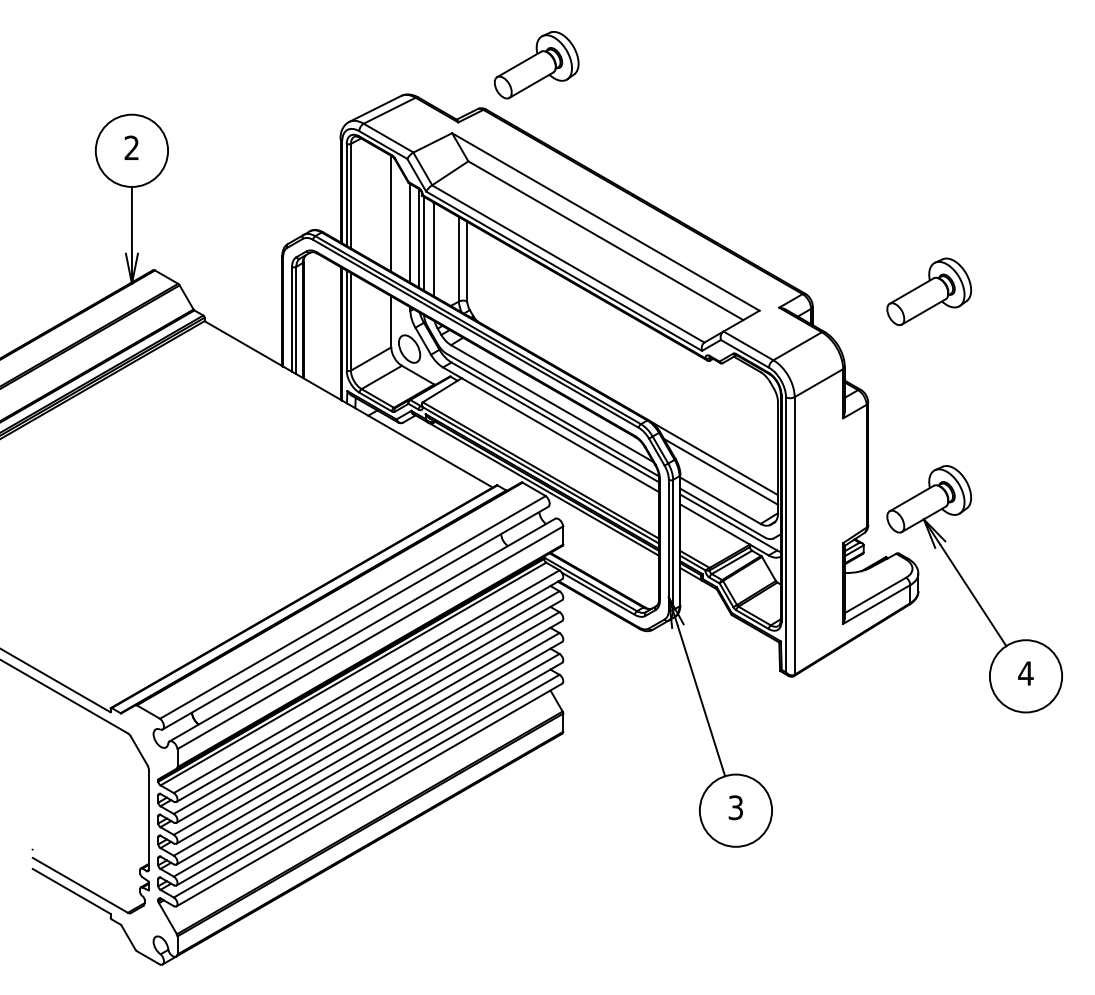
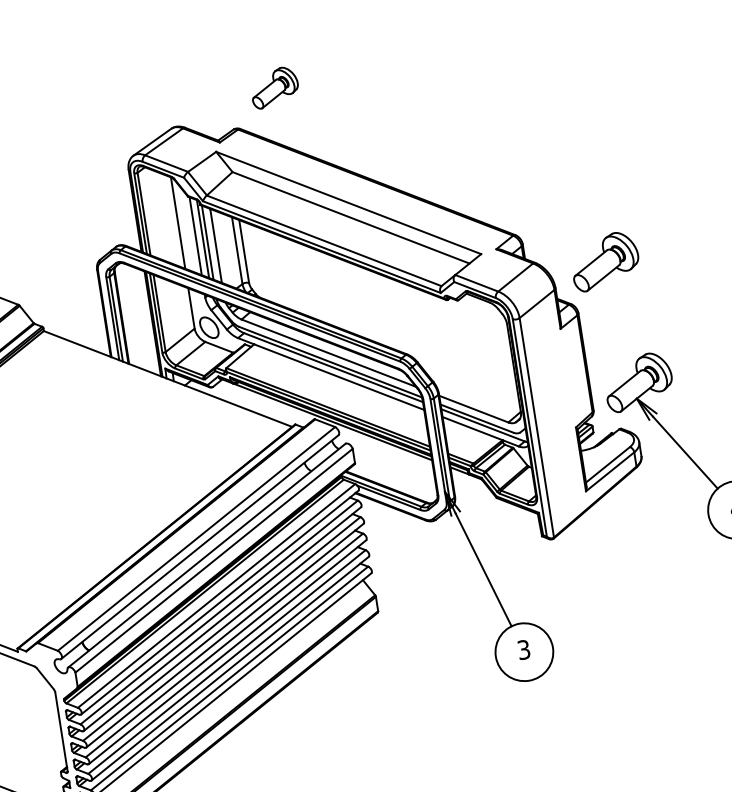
part: (536, 65) -> (274, 87), size x0.7
part: (928, 291) -> (604, 261), moved
line: (714, 458) -> (463, 376), removed
line: (721, 471) -> (471, 385), removed

